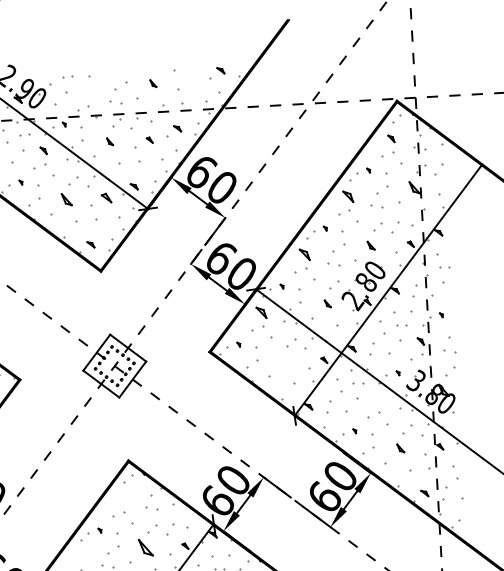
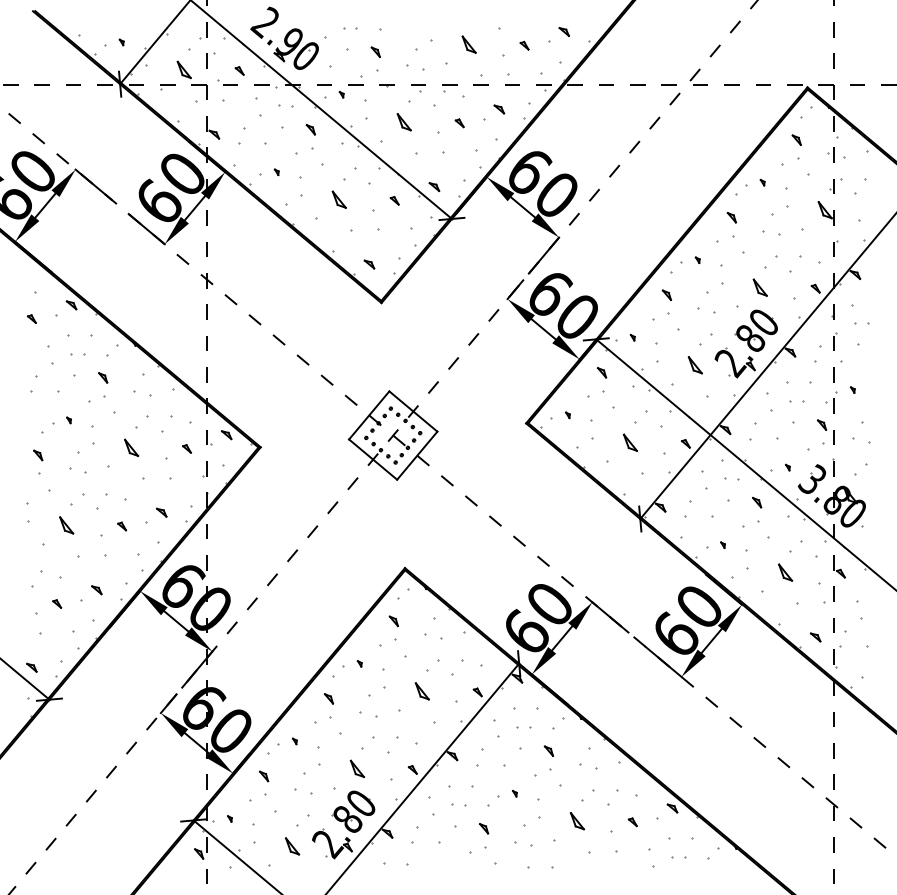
part: (193, 82) -> (524, 45), added
part: (152, 83) -> (468, 44), size x1.67
part: (86, 92) -> (375, 51), added
part: (109, 141) -> (403, 122), size x1.67
part: (347, 196) -> (731, 217), size x0.62
part: (106, 198) -> (394, 200), size x0.62
part: (370, 245) -> (759, 287), size x1.43
part: (304, 255) -> (666, 295), size x0.62
part: (327, 303) -> (694, 365), size x1.67
part: (261, 312) -> (601, 372), size x0.62
part: (283, 361) -> (629, 442), added
part: (377, 399) -> (757, 502), added
part: (400, 448) -> (785, 572), size x1.43
part: (122, 499) -> (393, 621), added
part: (145, 547) -> (421, 691), size x0.71
part: (78, 556) -> (328, 698), added

